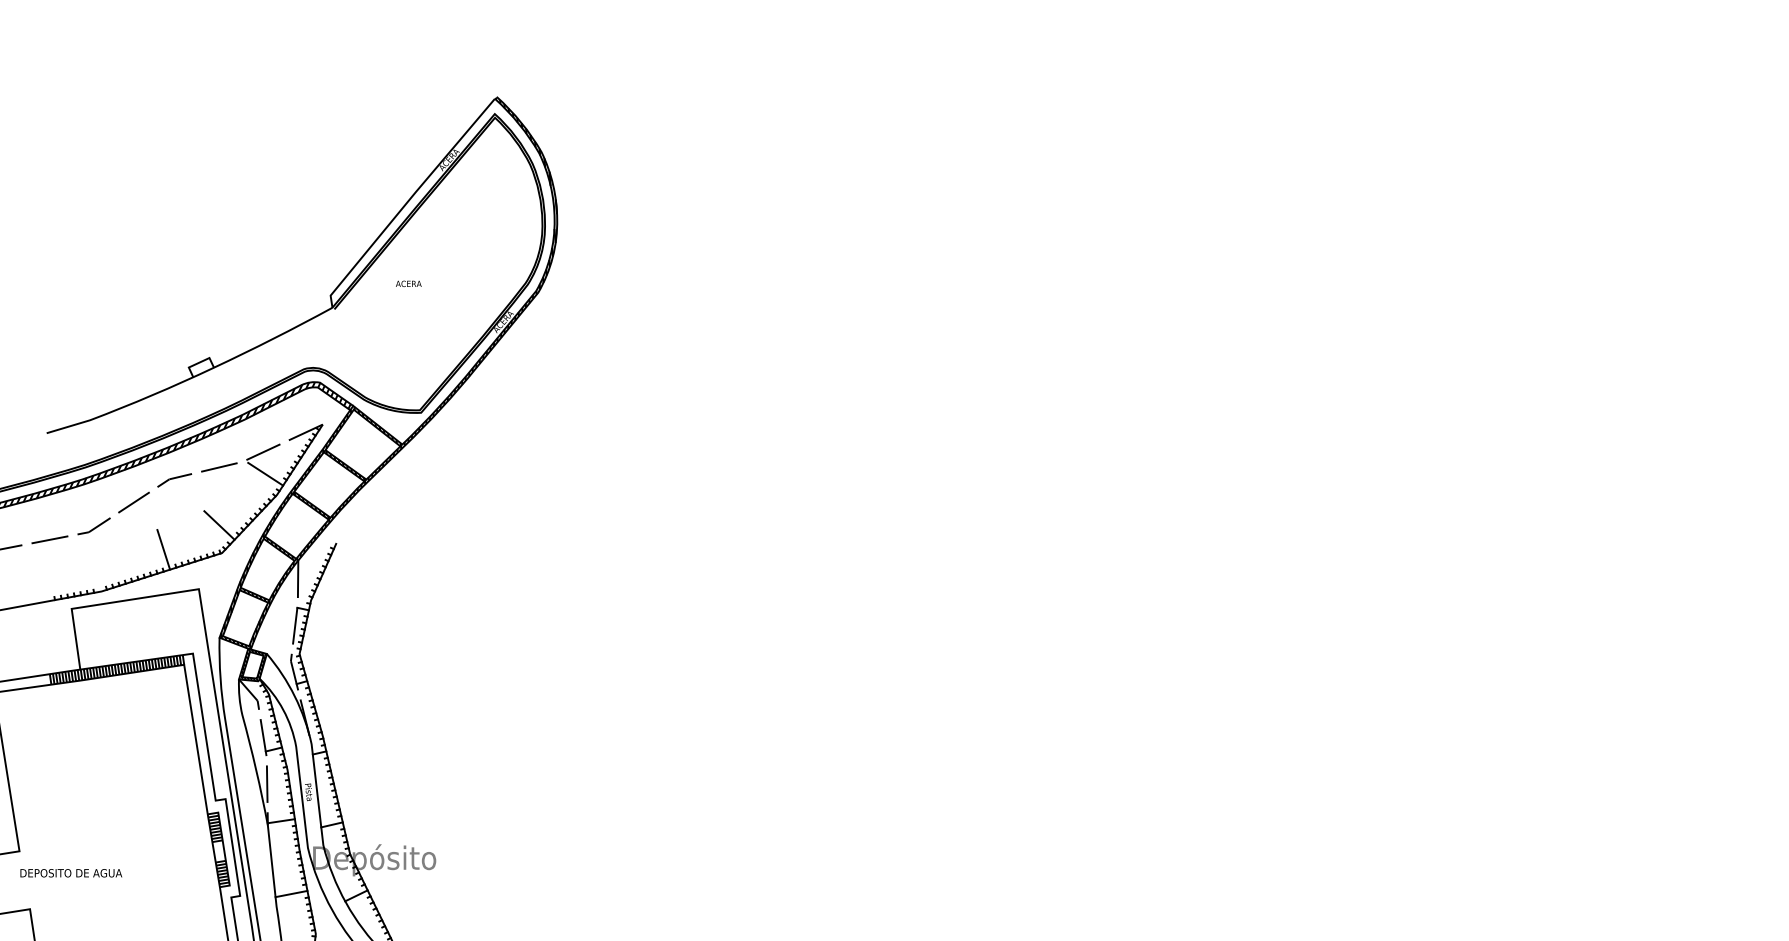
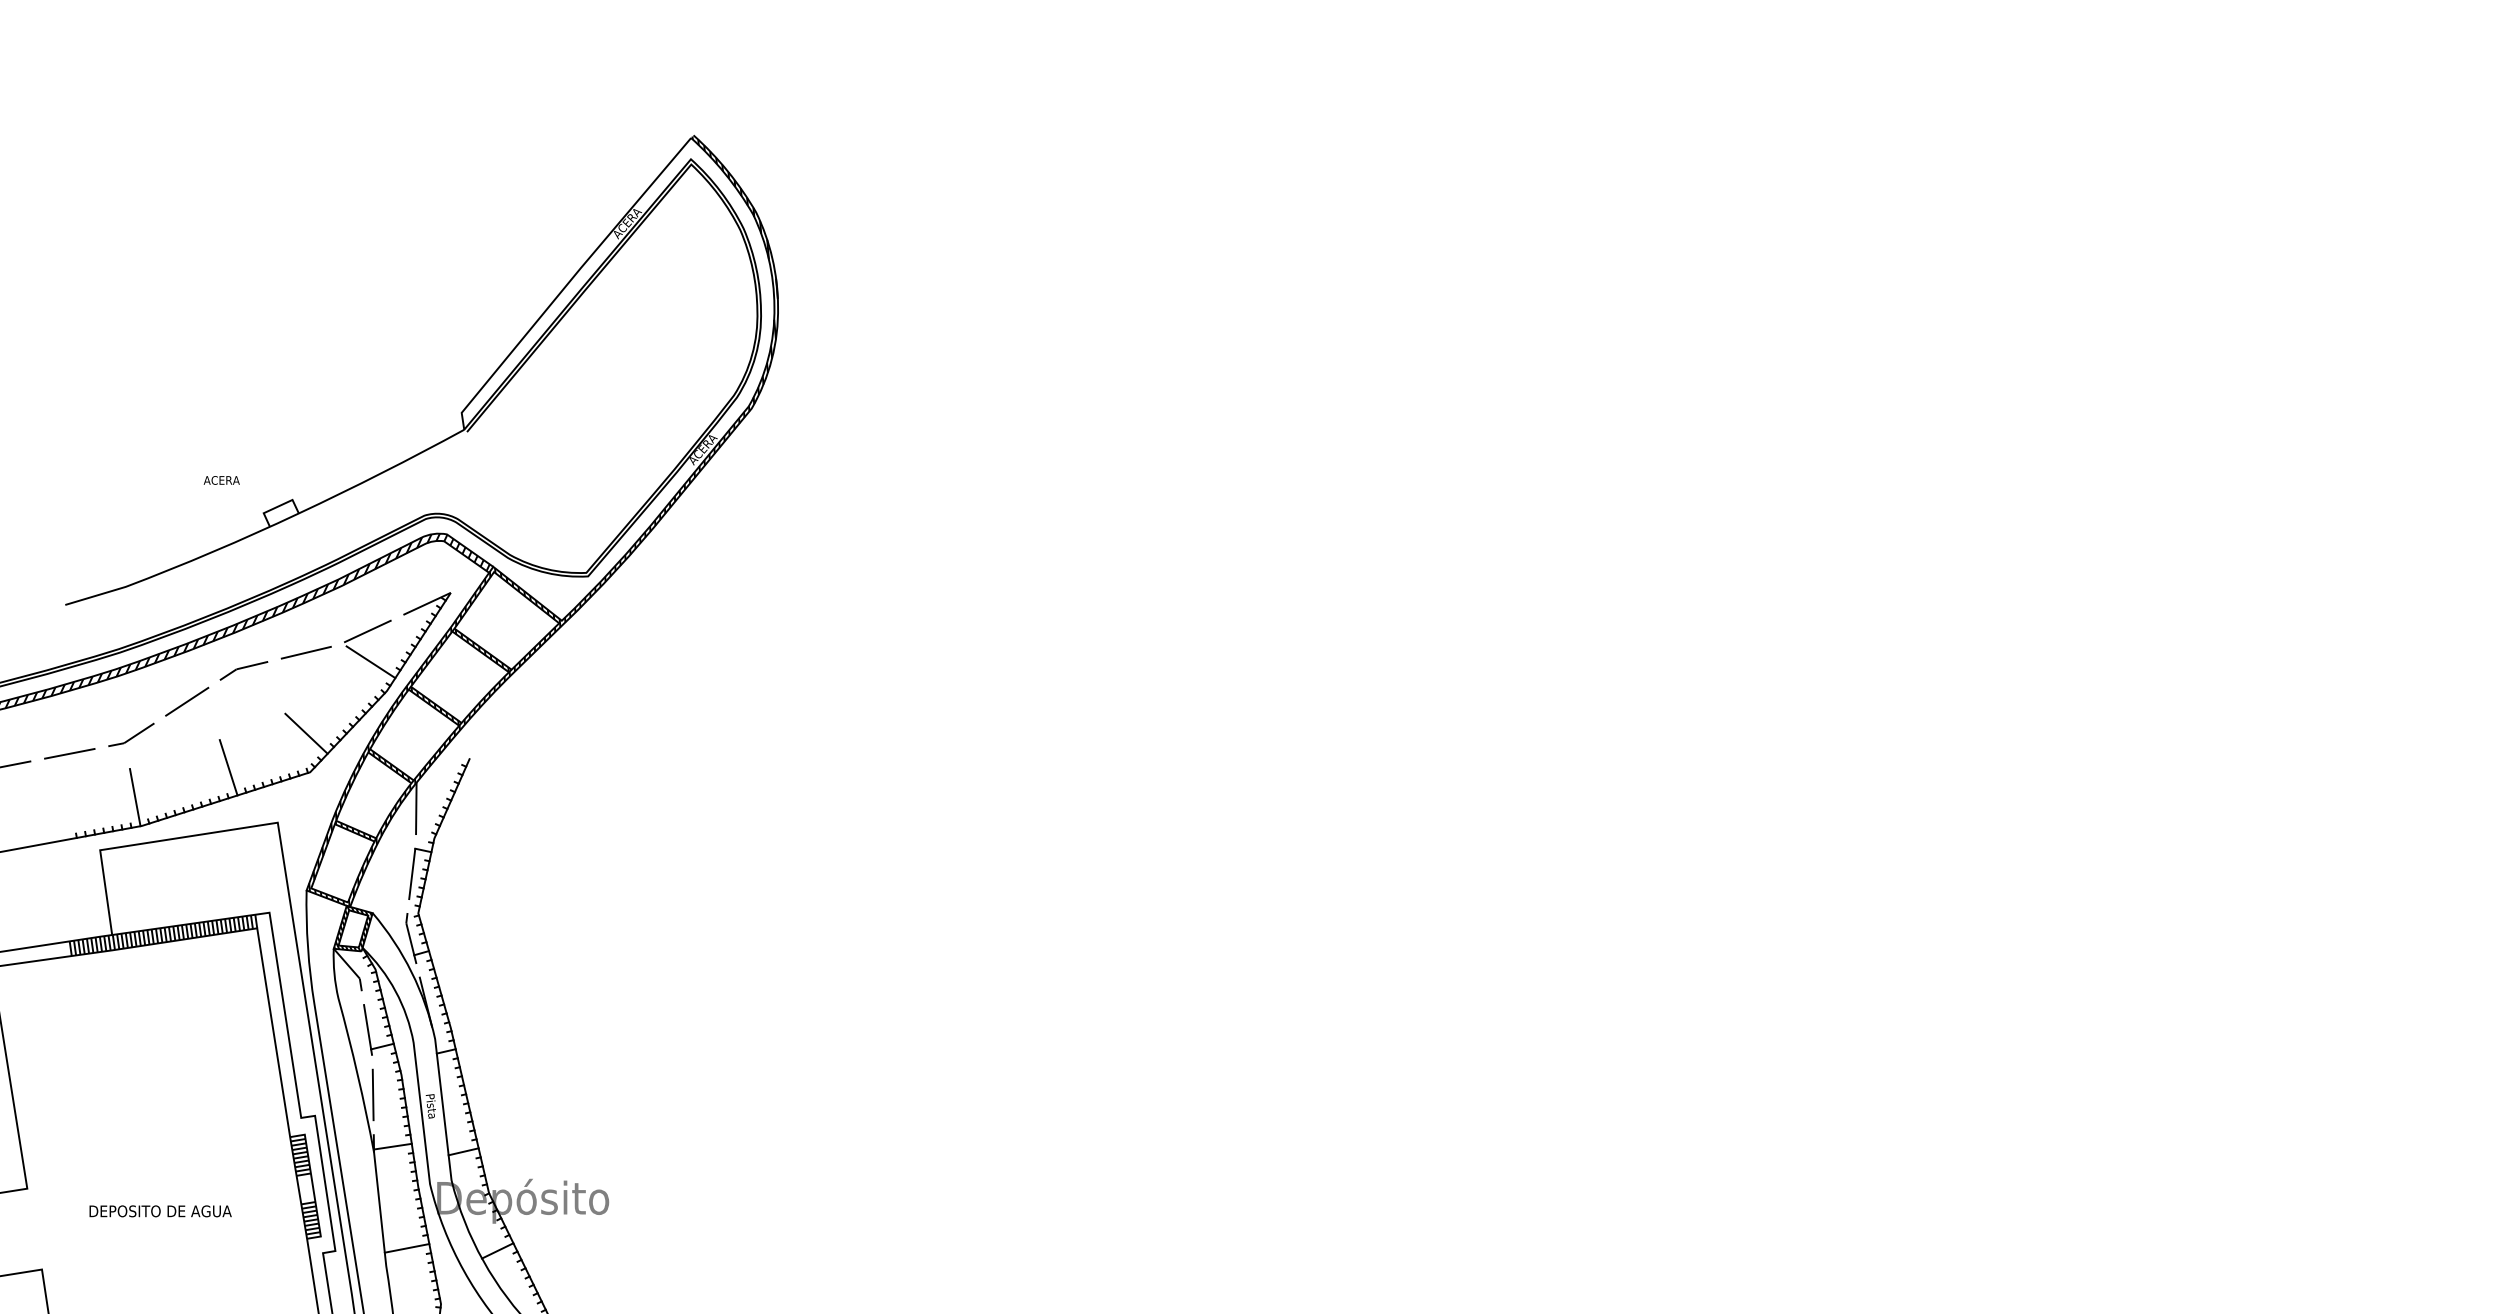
text: (408, 283) -> (221, 480), moved
line: (96, 571) -> (134, 797), added
text: (71, 873) -> (160, 1211), moved

